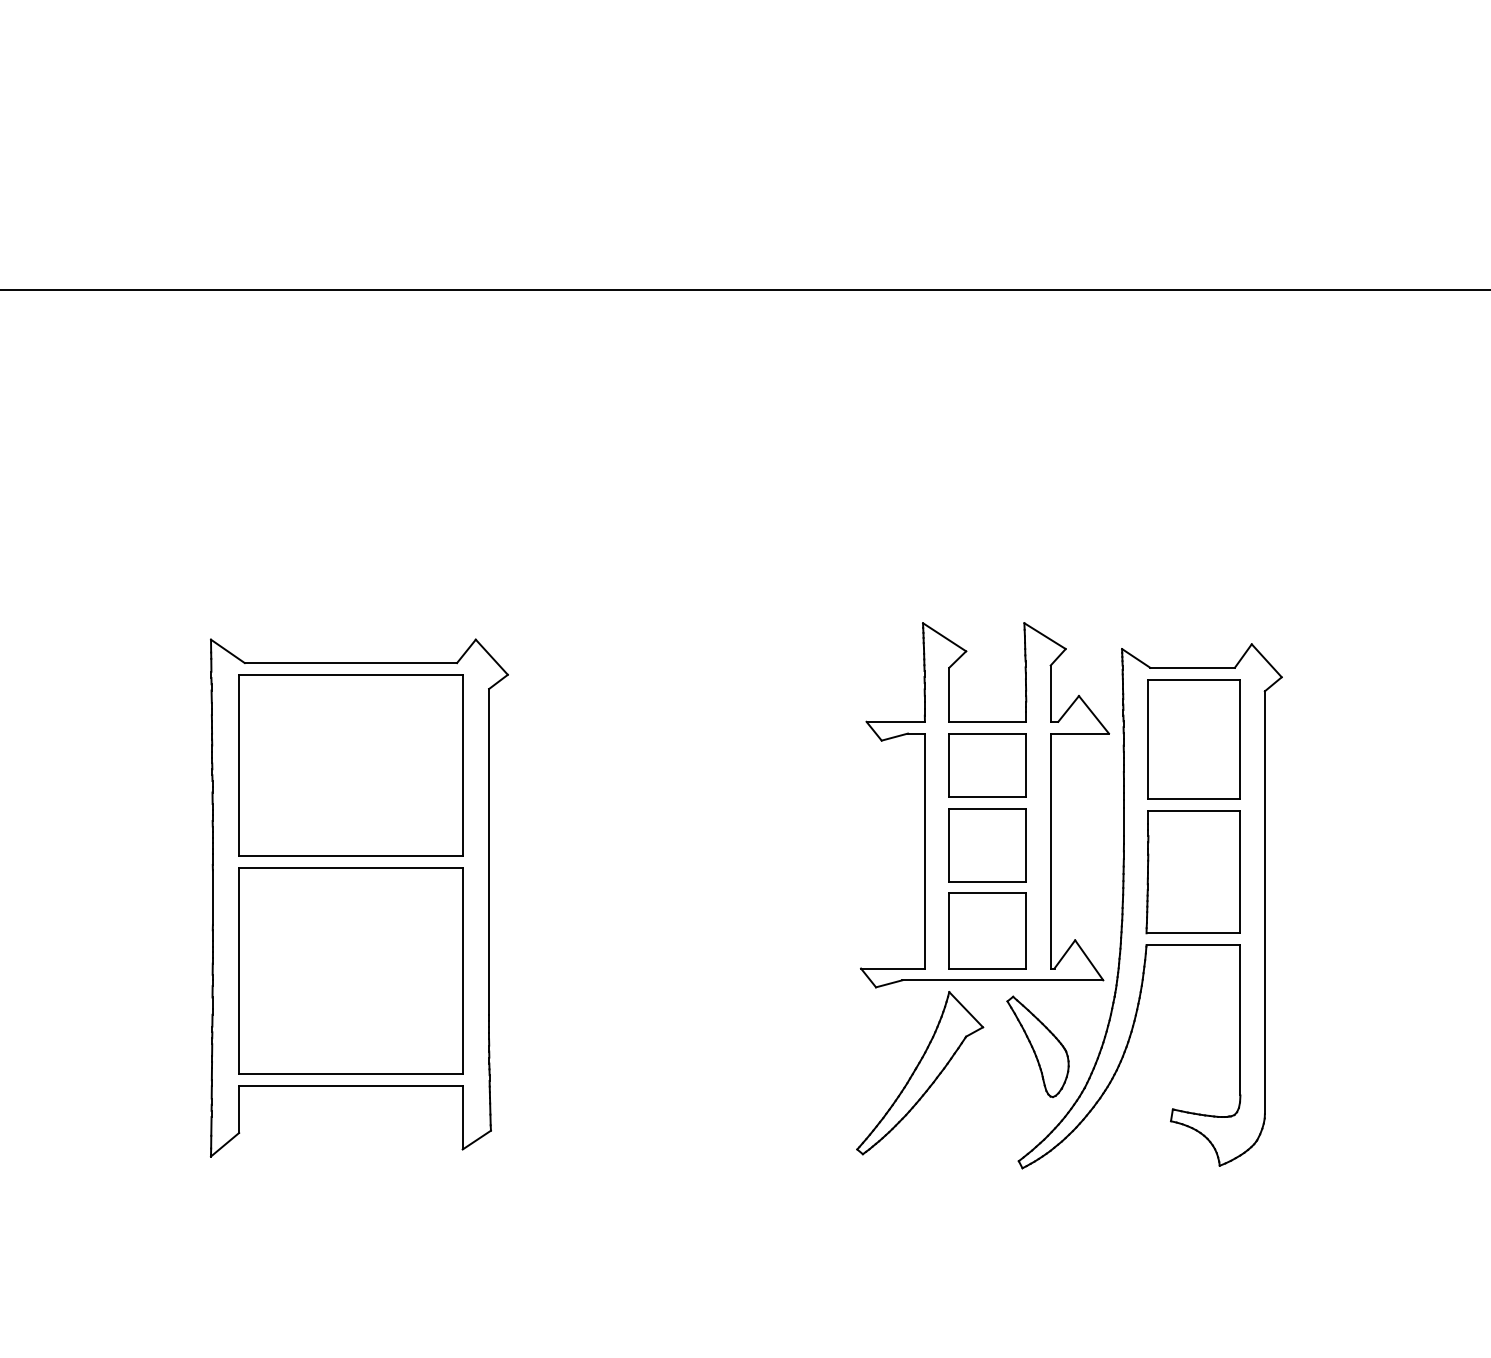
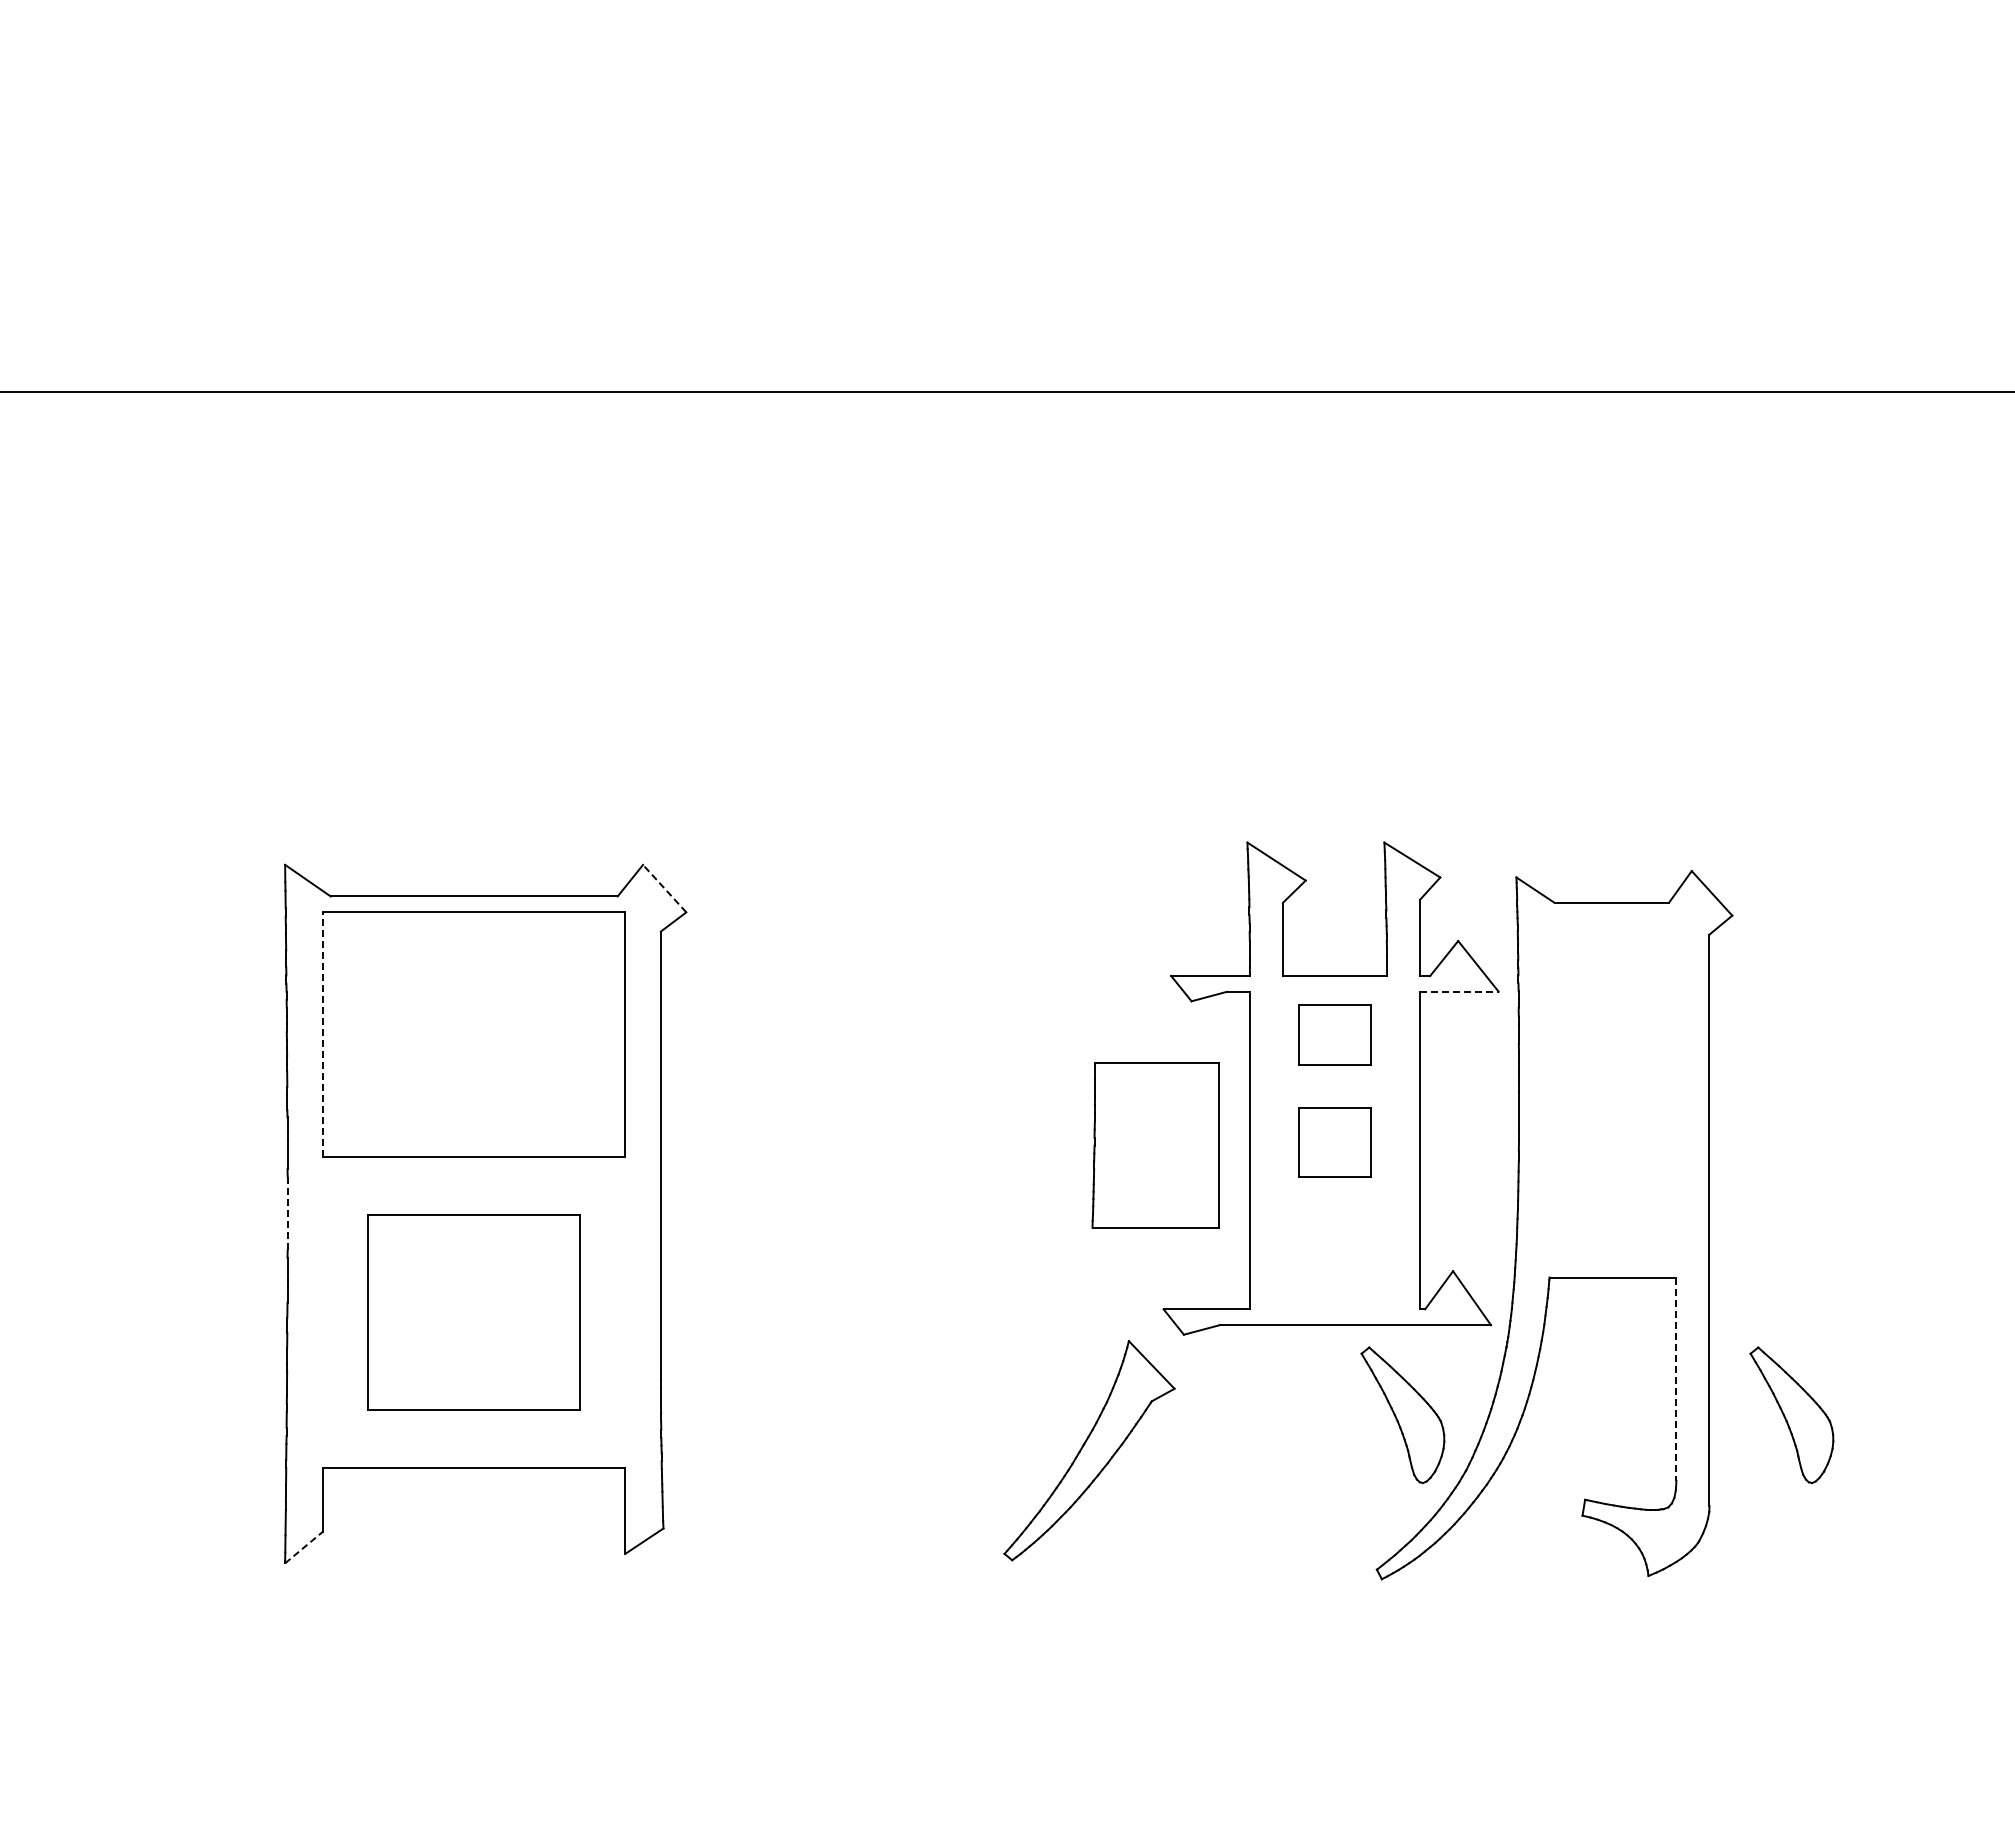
line: (491, 657) -> (664, 888), solid -> dashed
line: (1079, 733) -> (1459, 991), solid -> dashed
part: (1193, 739) -> (1613, 999), removed
line: (239, 765) -> (323, 1034), solid -> dashed
part: (987, 765) -> (1334, 1034), size x0.7
part: (987, 845) -> (1334, 1142), size x0.7
part: (1193, 872) -> (1155, 1145), moved
line: (212, 897) -> (287, 1213), solid -> dashed
part: (987, 930) -> (1334, 1258), removed
part: (350, 970) -> (473, 1312), size x0.7
line: (1240, 1020) -> (1676, 1379), solid -> dashed
part: (1325, 1046) -> (1791, 1414), added
part: (920, 1072) -> (1089, 1450), moved
line: (225, 1144) -> (304, 1547), solid -> dashed

